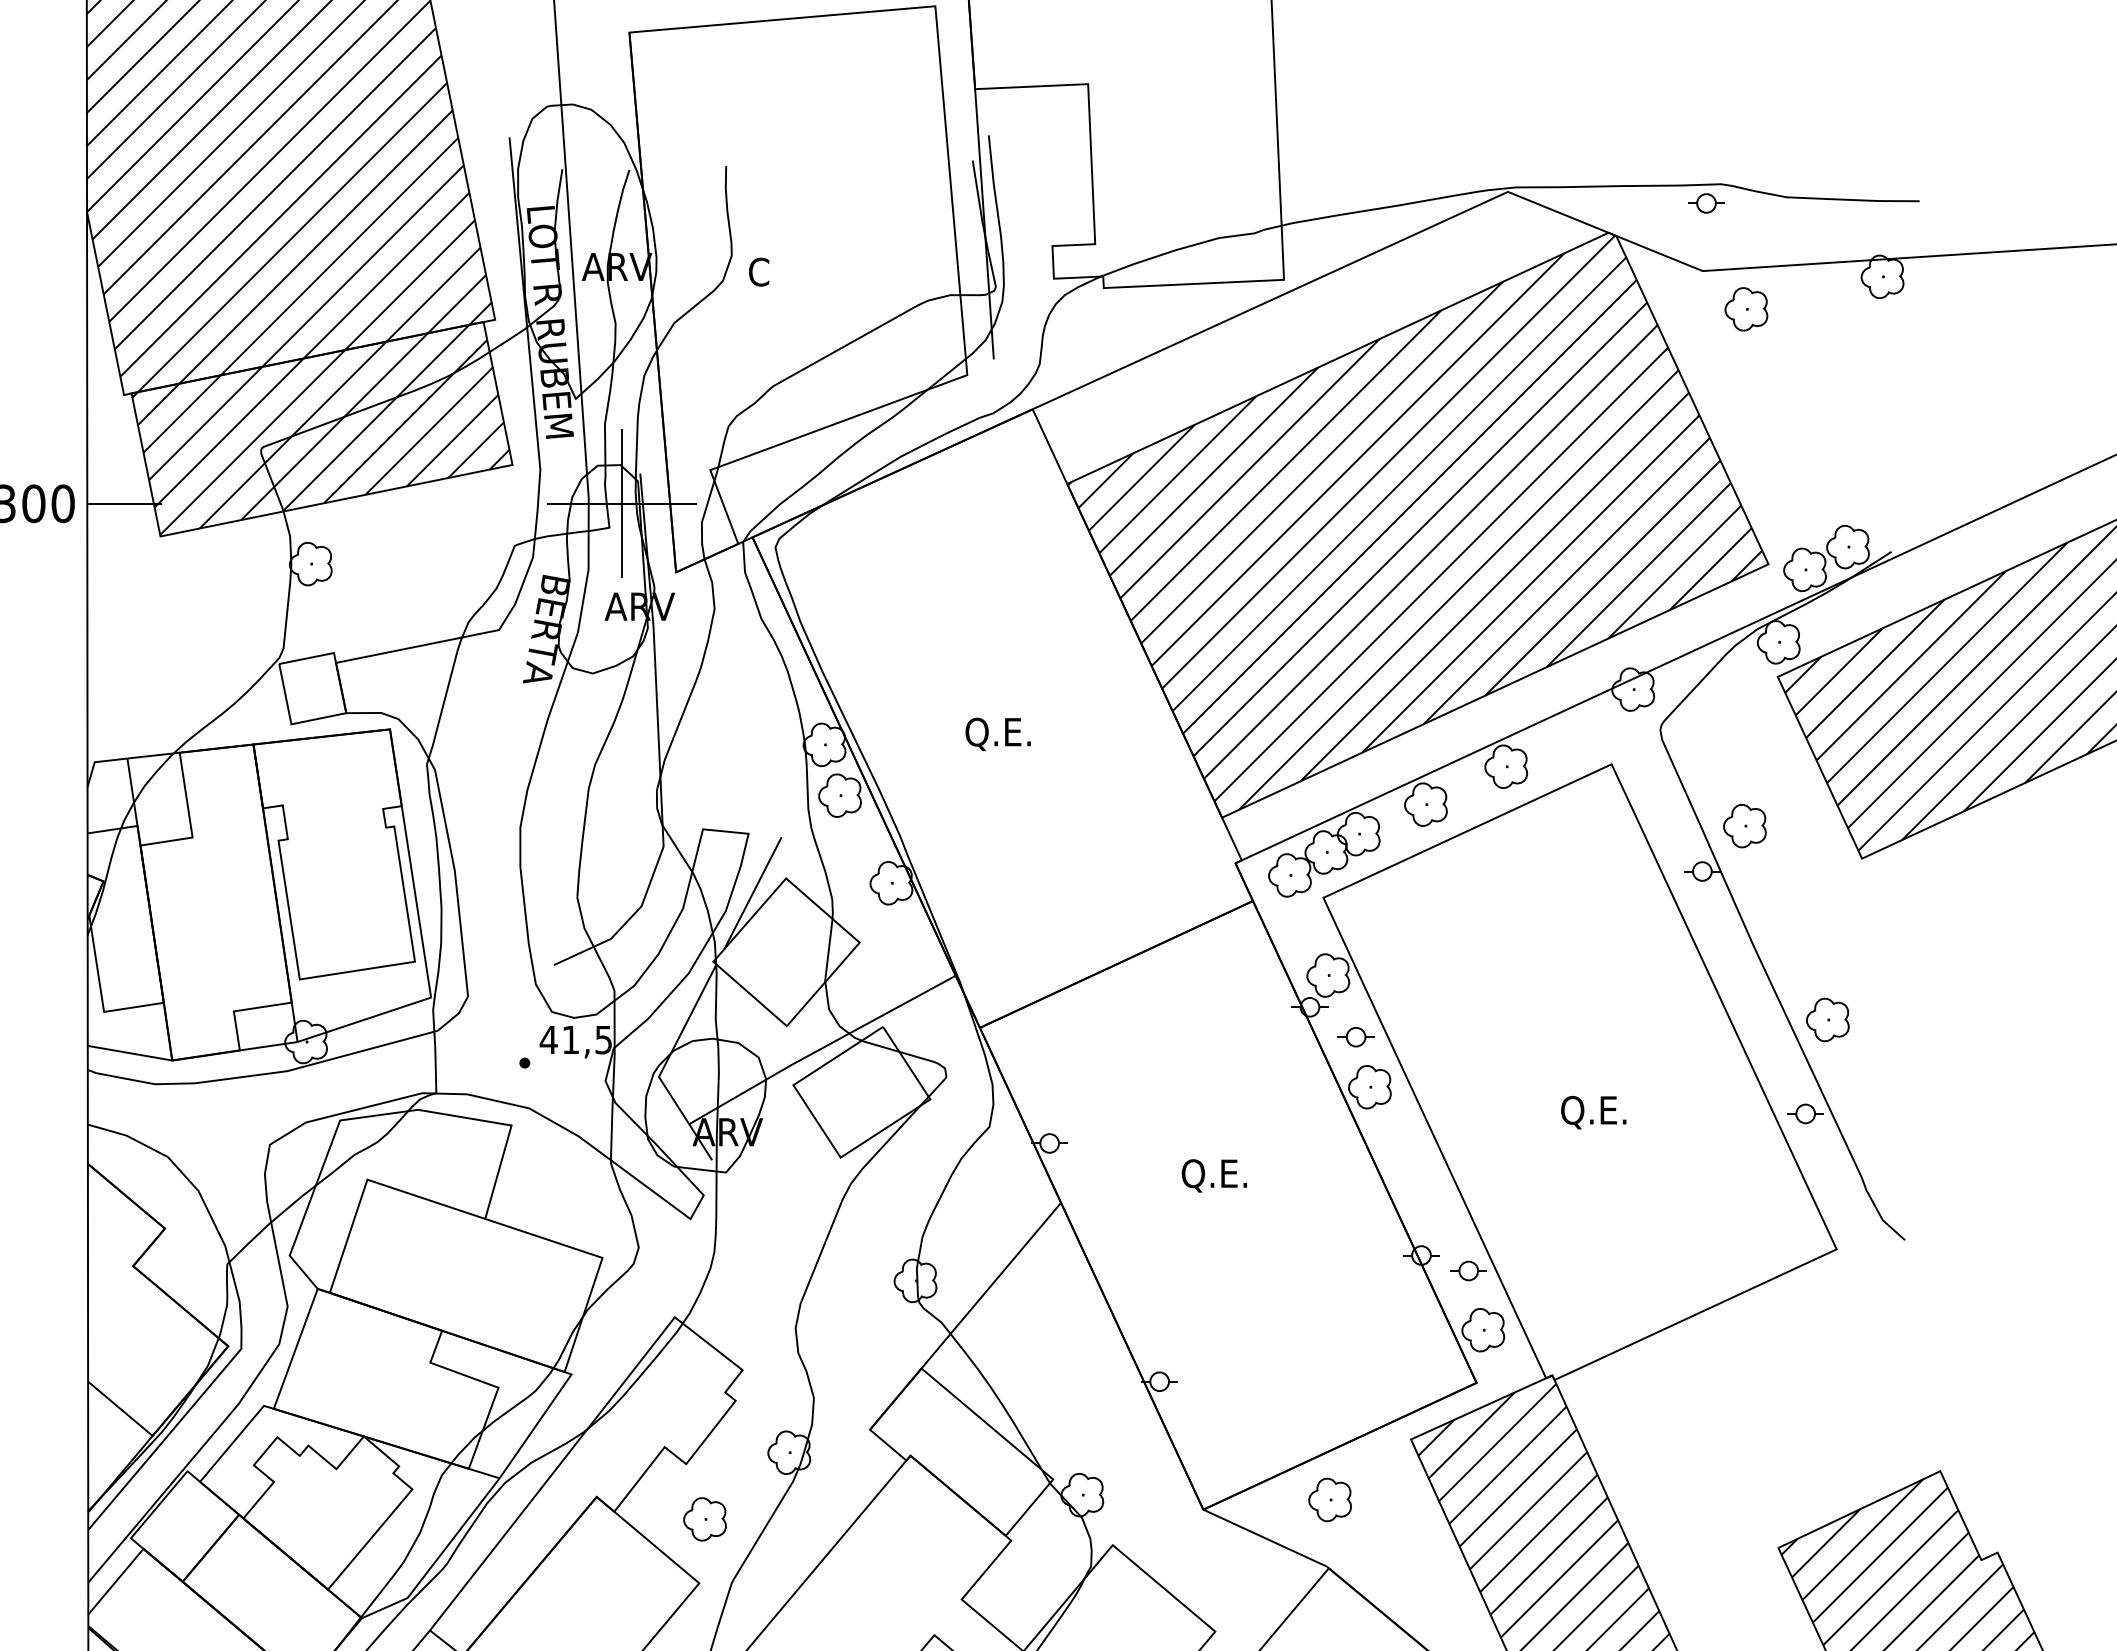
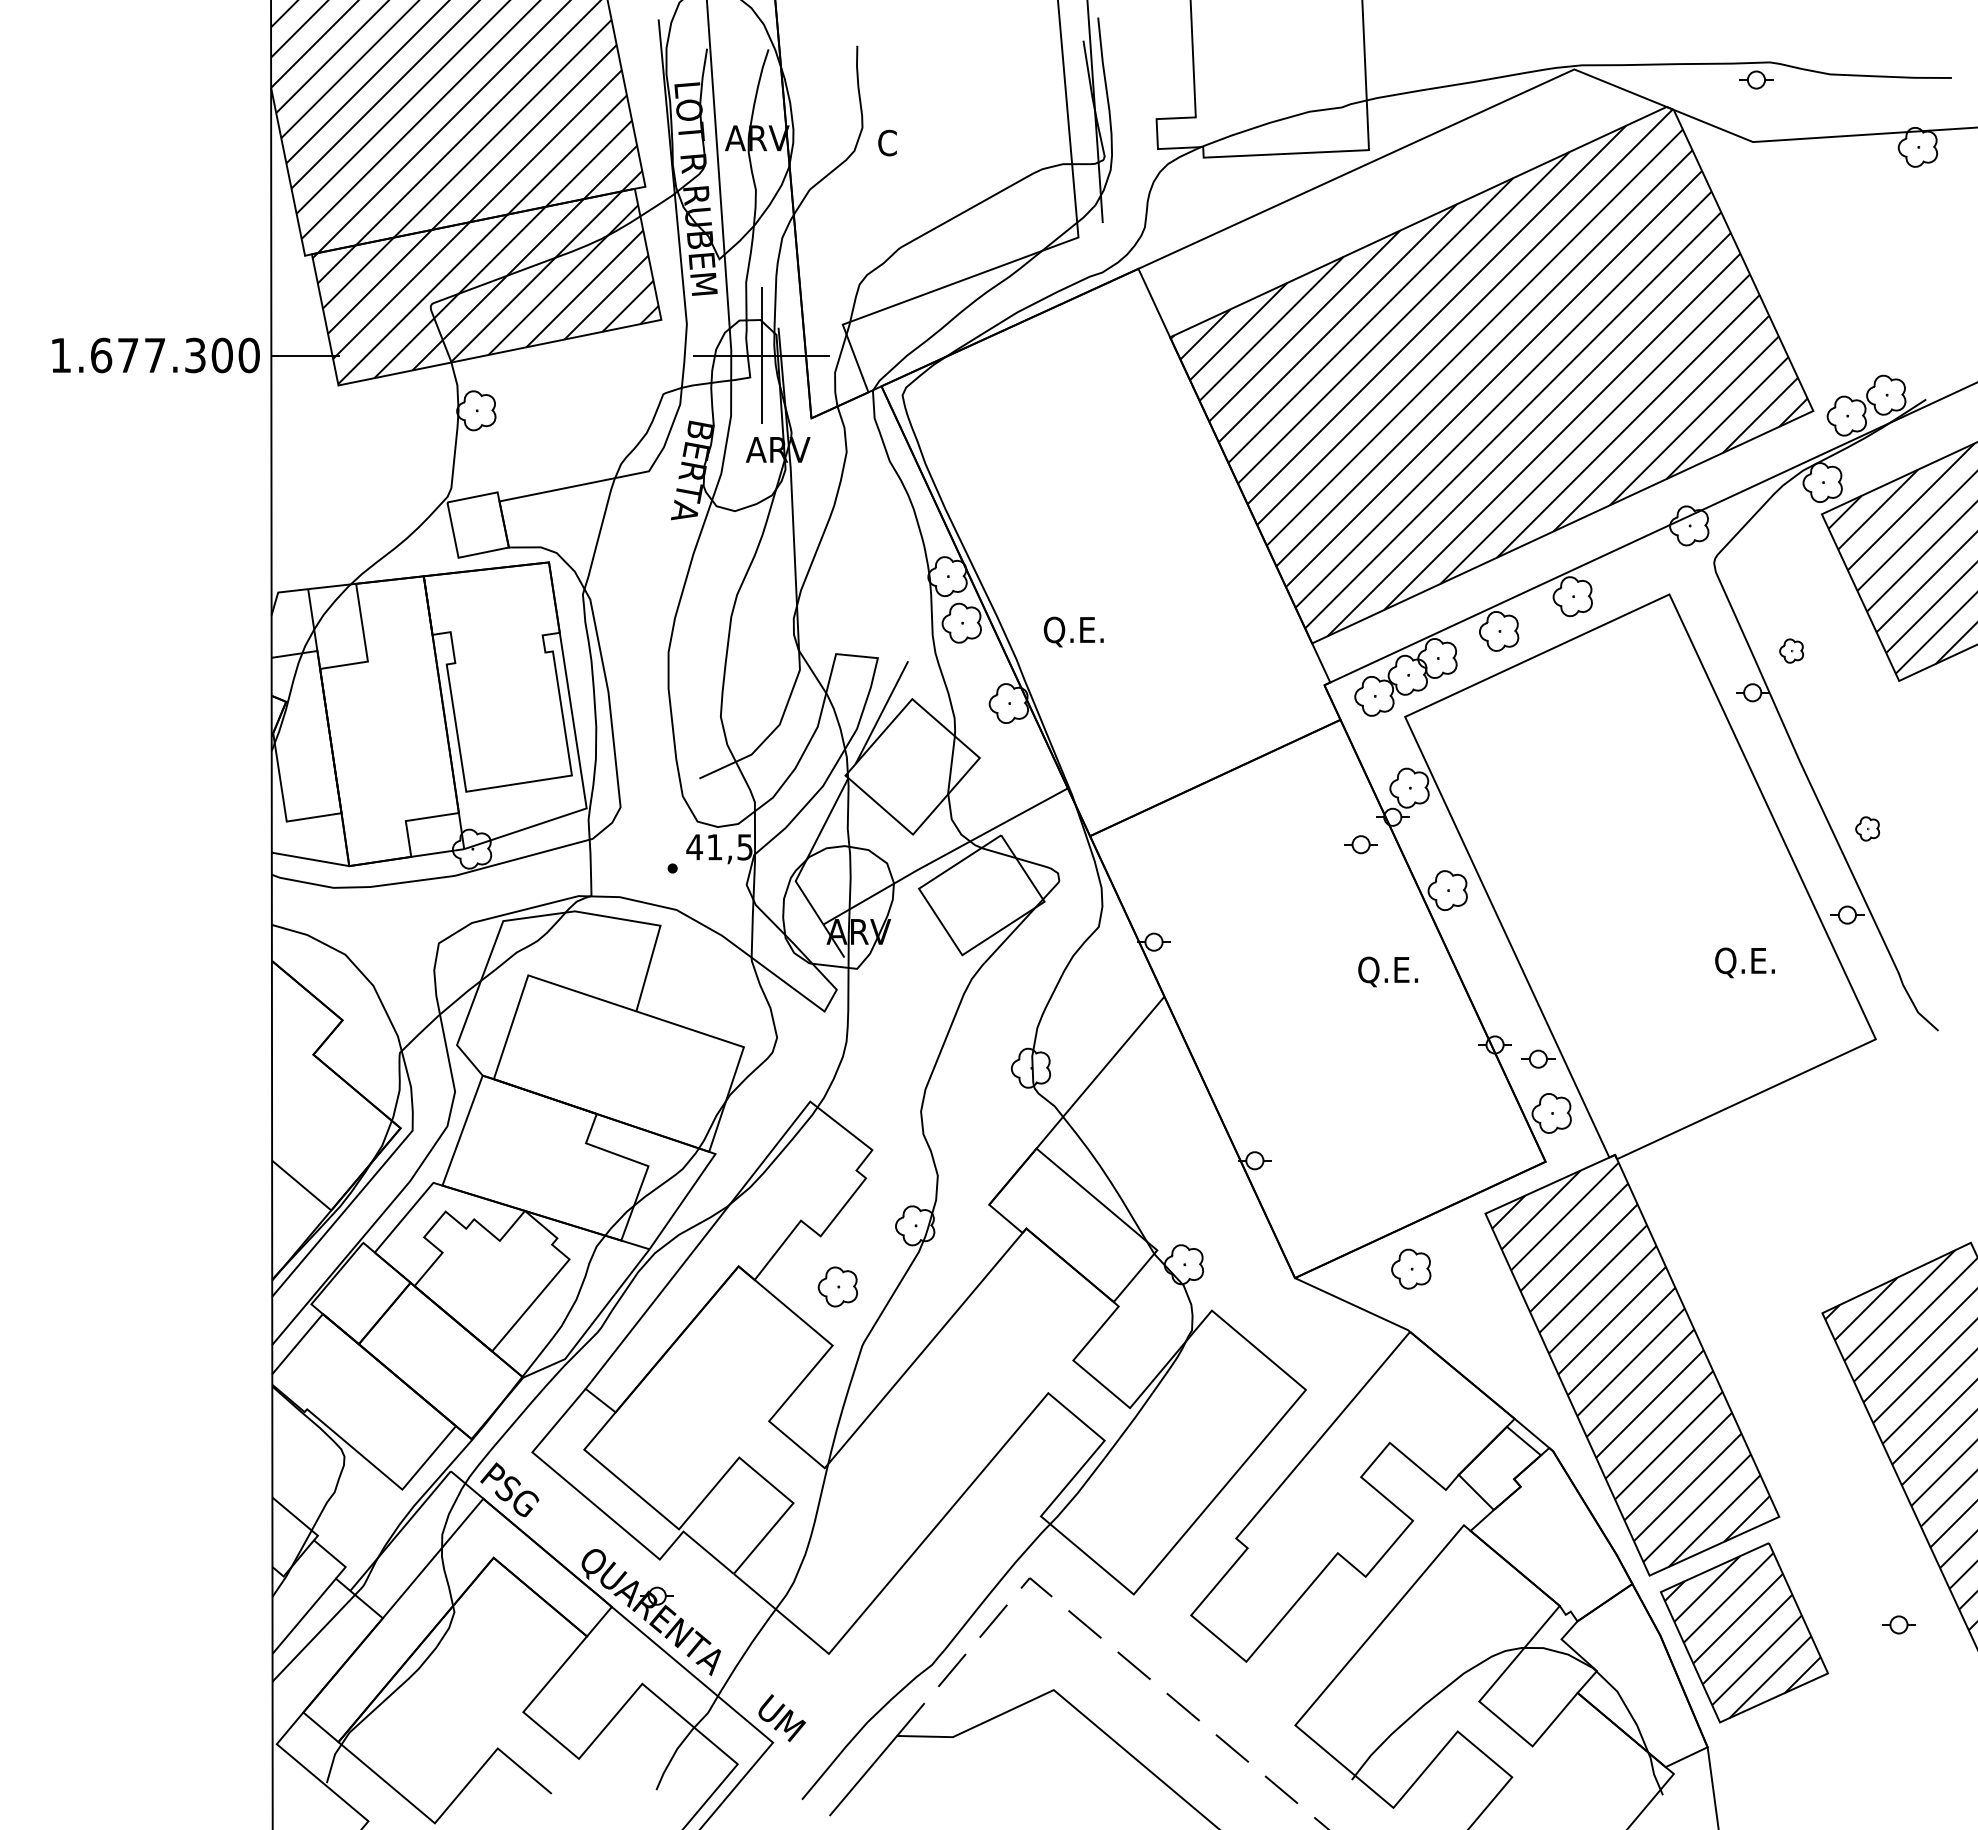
part: (1746, 308) -> (1793, 176), removed
text: (997, 733) -> (1073, 631), moved
part: (1744, 825) -> (1791, 650), size x0.6
part: (1827, 1019) -> (1867, 828), size x0.6
part: (1355, 1036) -> (1360, 844), moved
text: (1593, 1112) -> (1744, 962), moved
text: (1214, 1175) -> (1388, 971), moved

